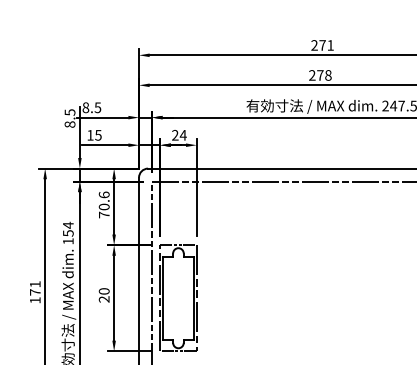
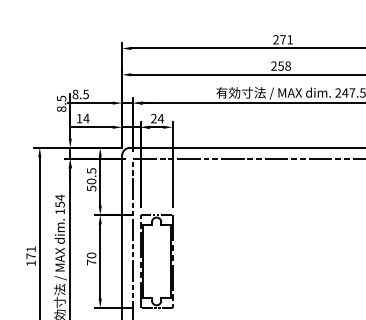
text: (319, 74) -> (280, 65), 278 -> 258
text: (98, 135) -> (86, 118), 15 -> 14
text: (104, 204) -> (91, 179), 70.6 -> 50.5
text: (104, 299) -> (91, 262), 20 -> 70

